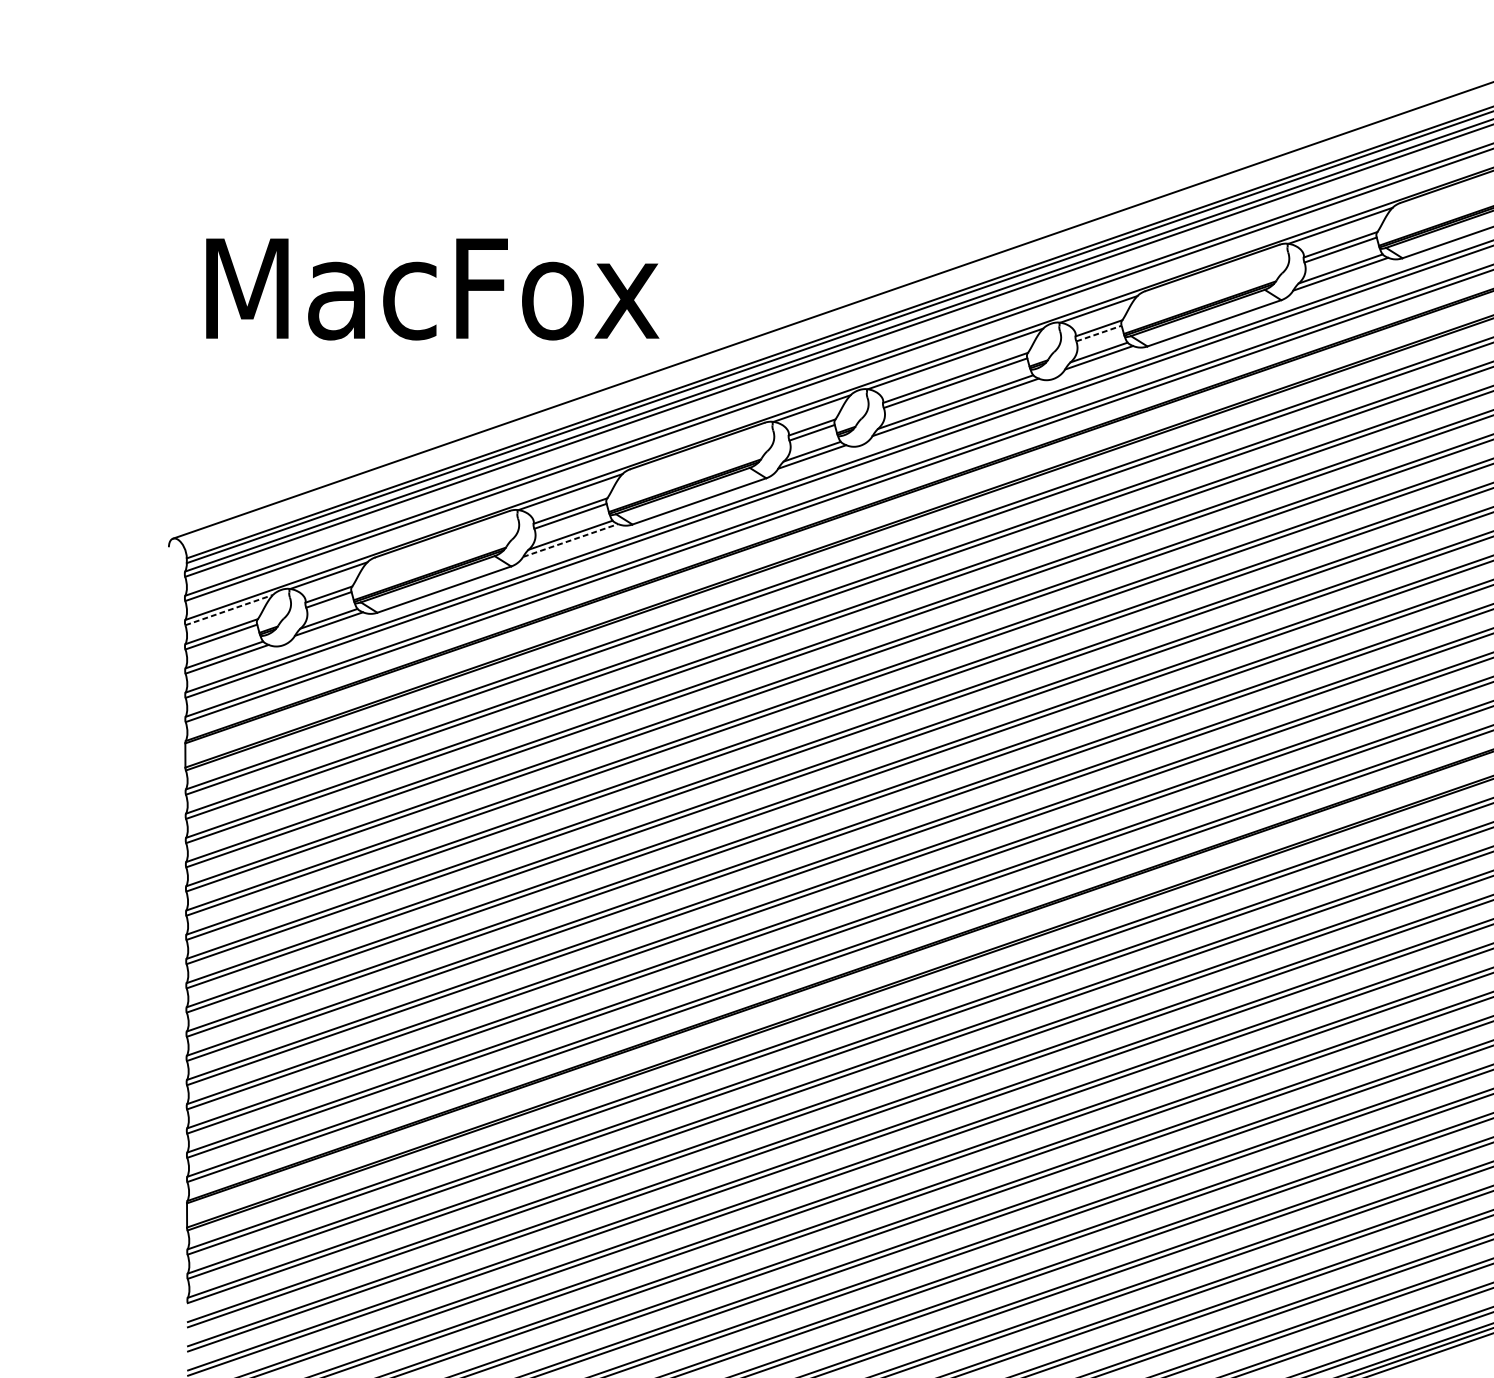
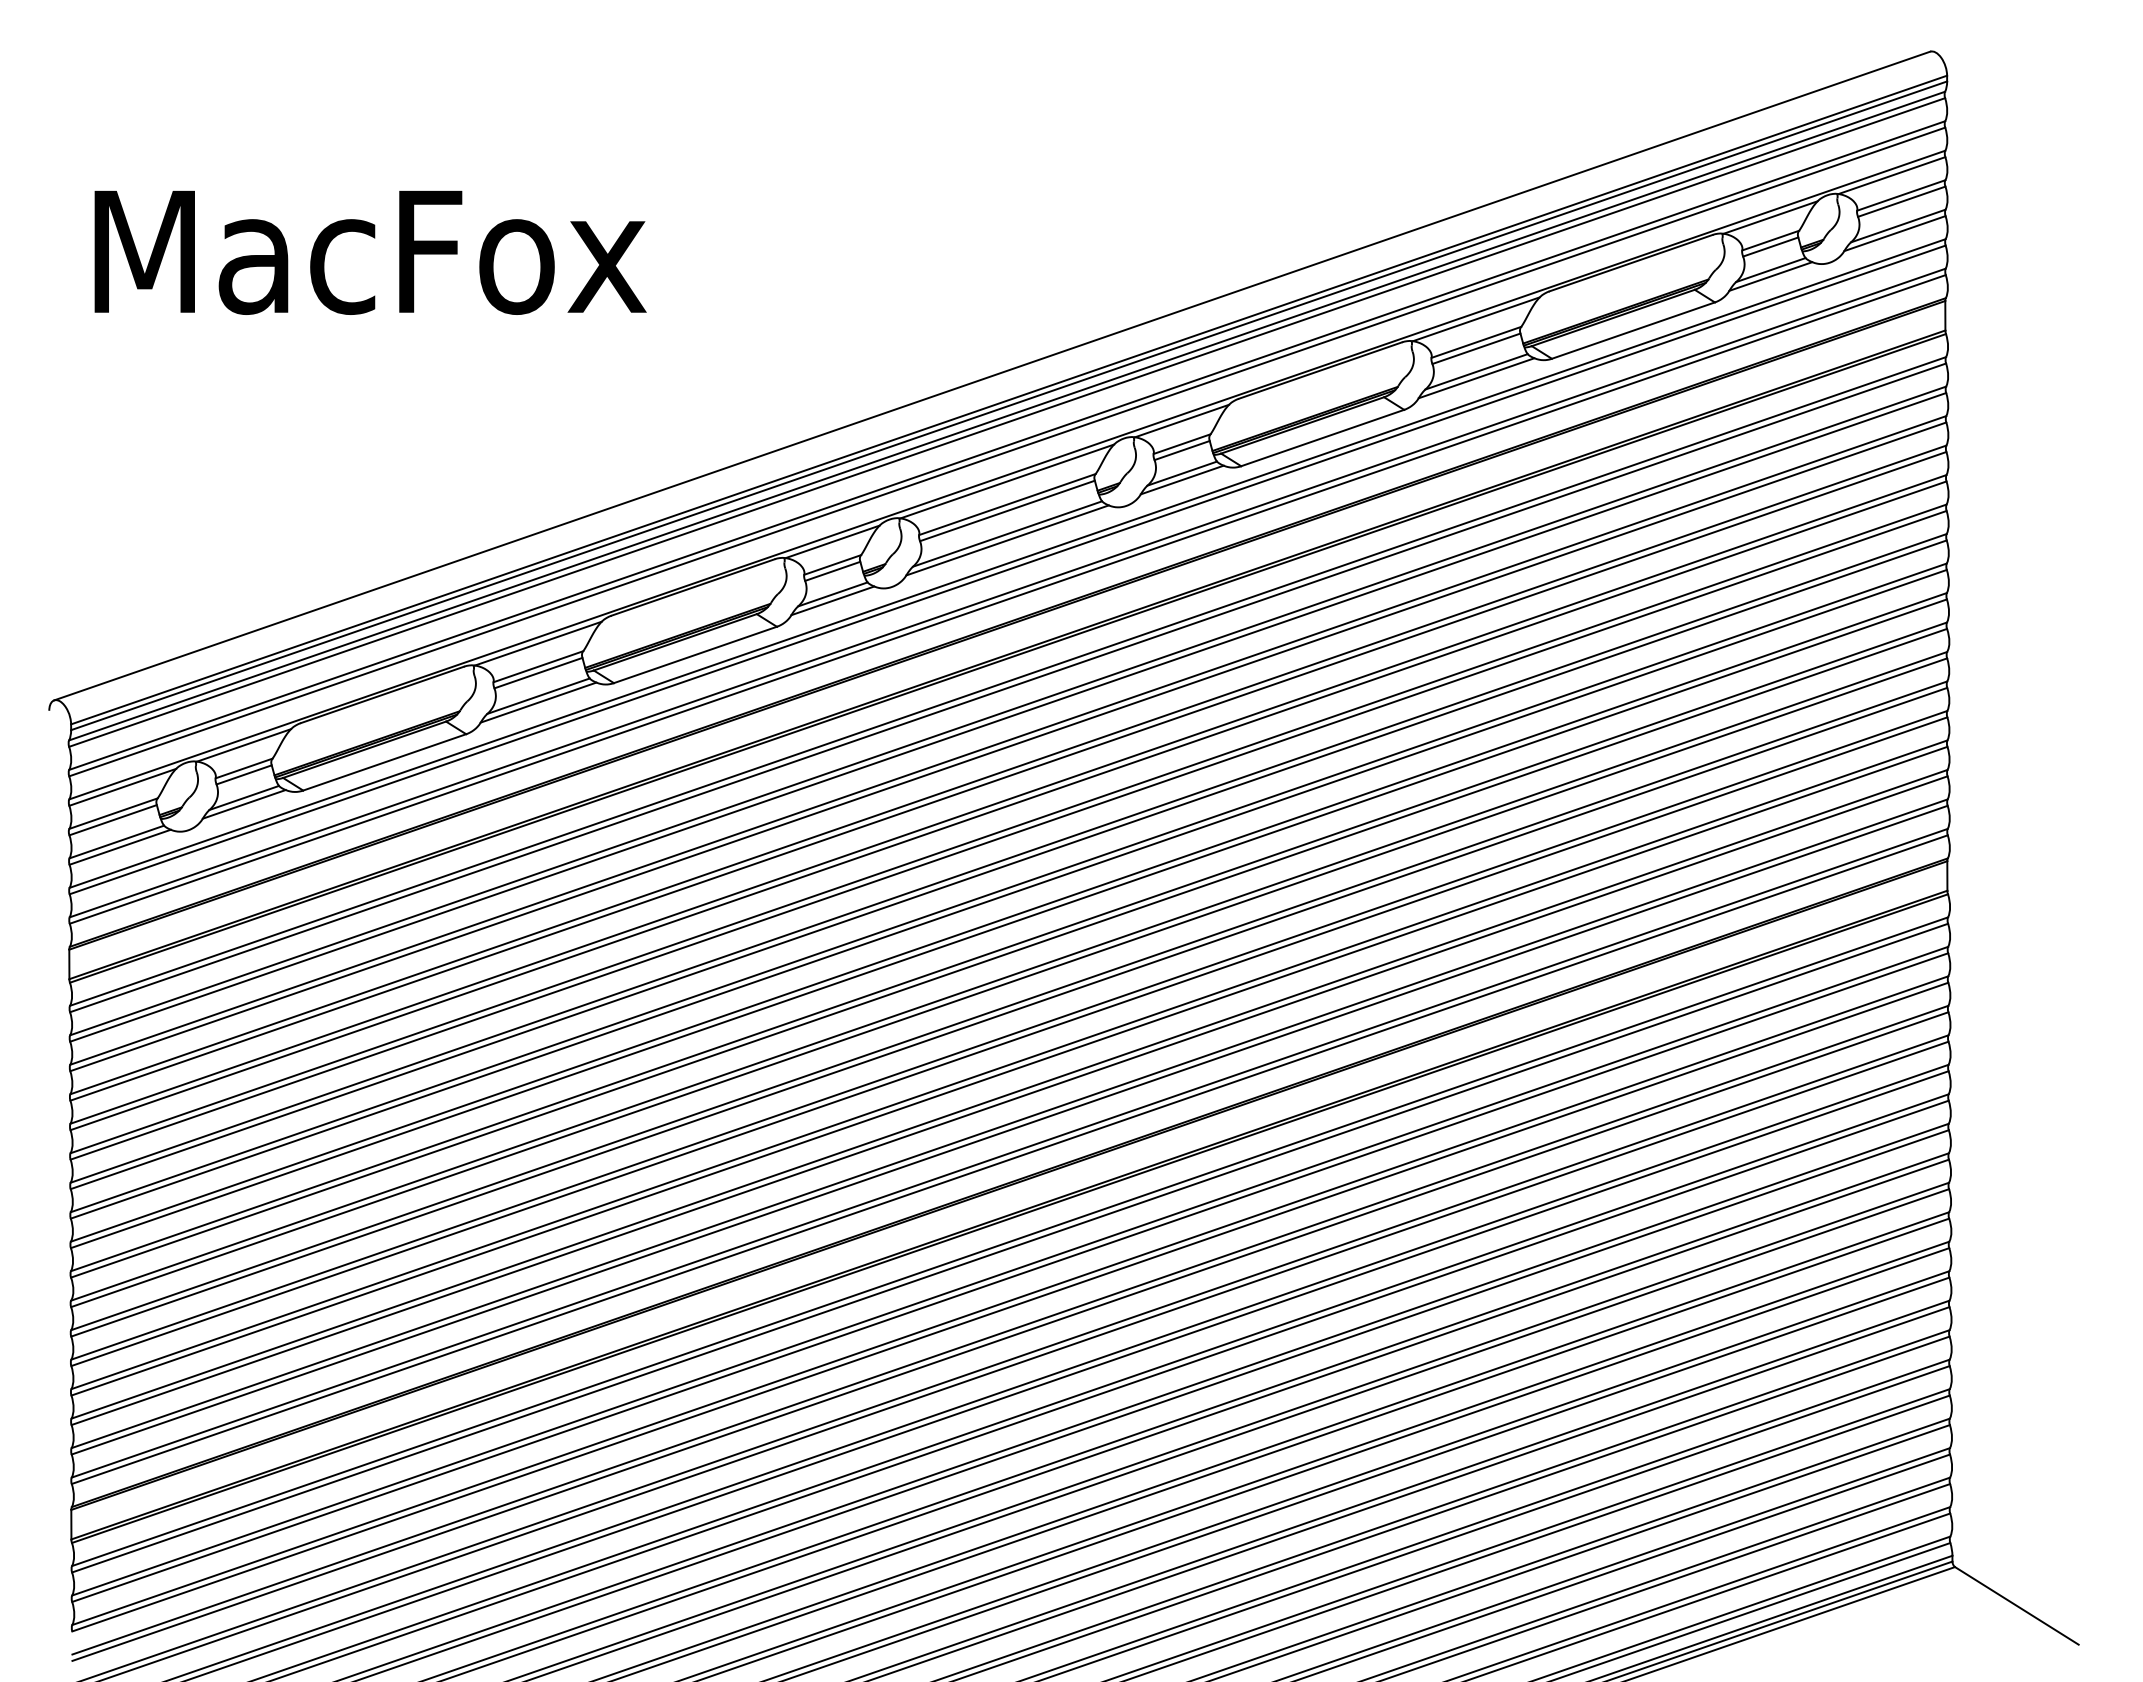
text: (432, 289) -> (370, 252), moved
line: (1099, 333) -> (1182, 450), dashed -> solid
line: (571, 540) -> (539, 702), dashed -> solid
line: (229, 610) -> (123, 787), dashed -> solid

